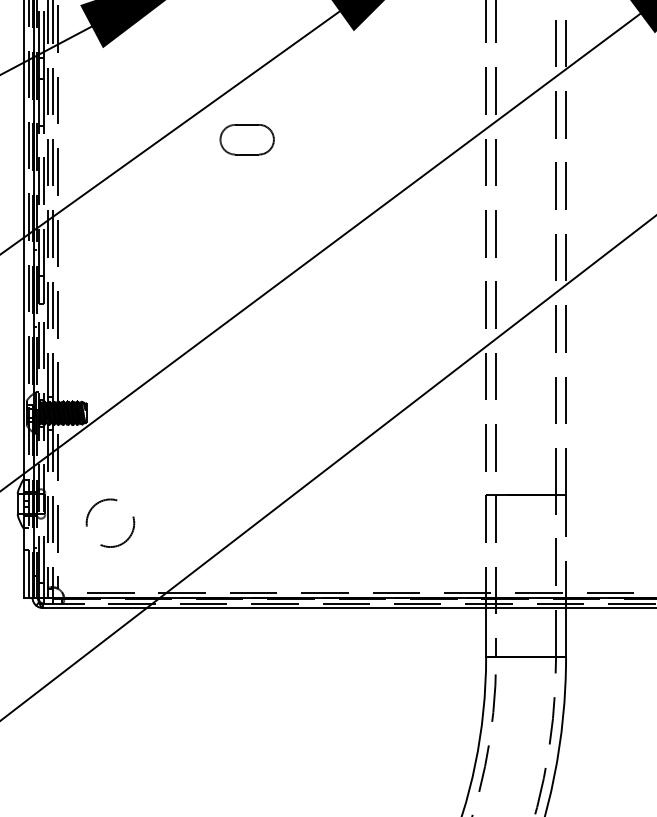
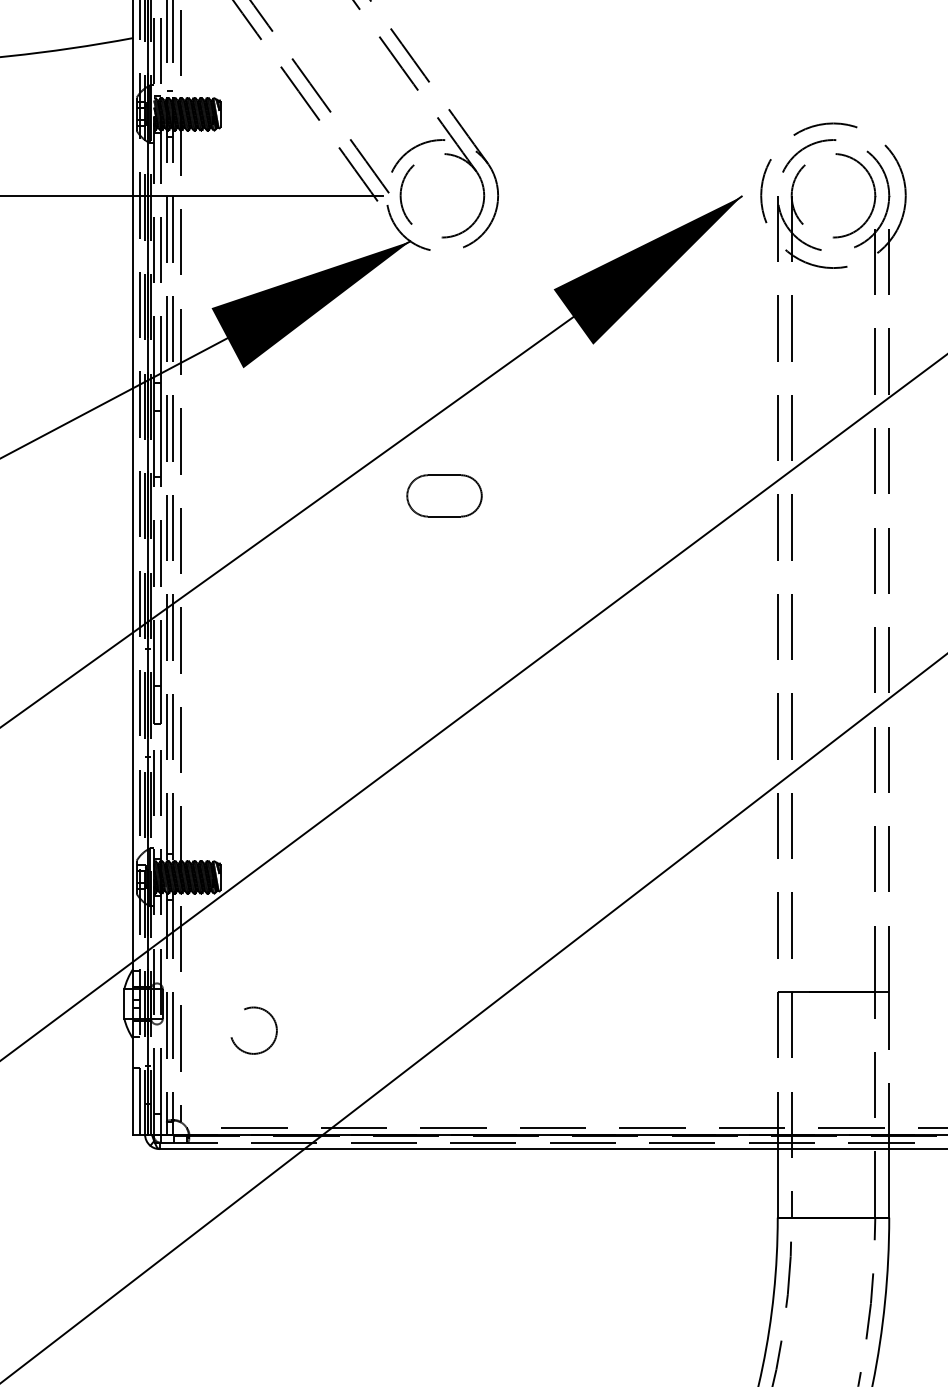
circle: (110, 523) -> (253, 1030), size x0.7

